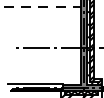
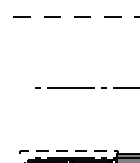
line: (35, 83) -> (68, 150), solid -> dashed

